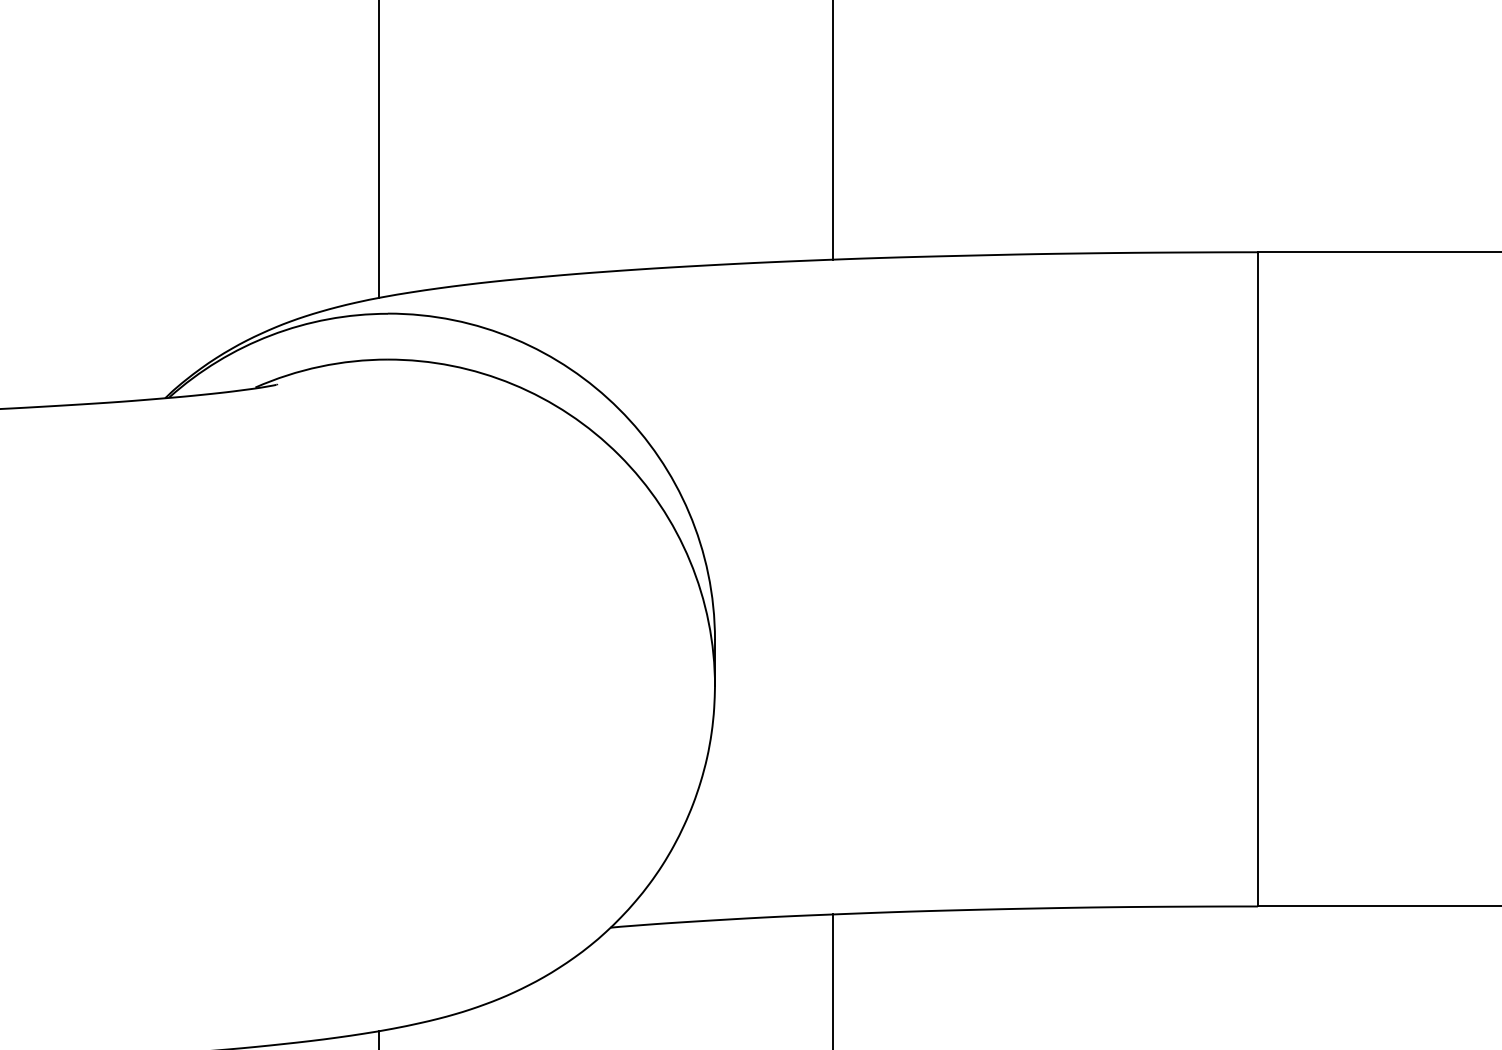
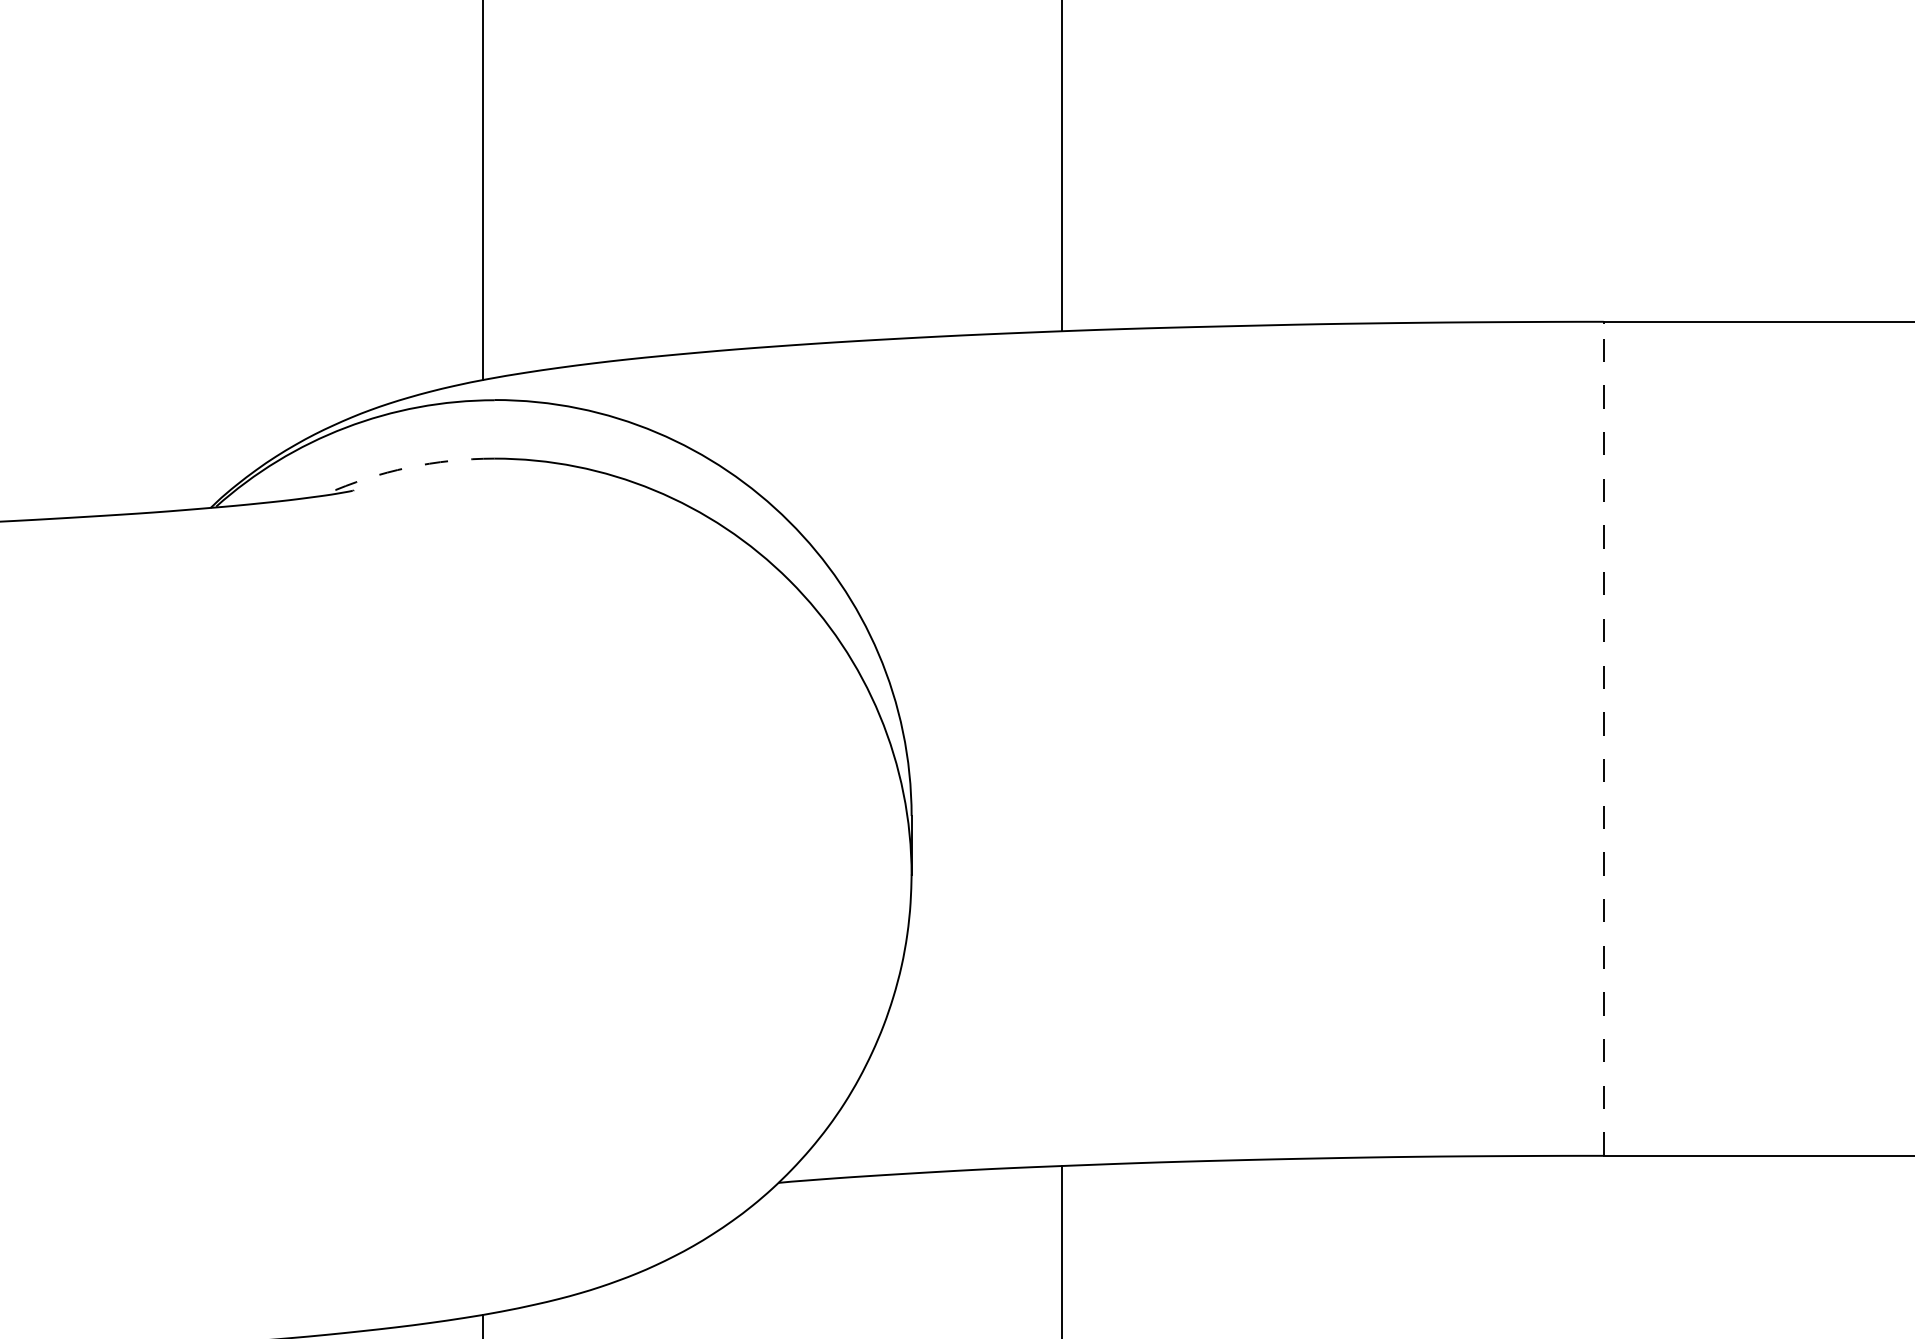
arc: (320, 366) -> (408, 467), solid -> dashed
line: (1257, 579) -> (1603, 739), solid -> dashed

